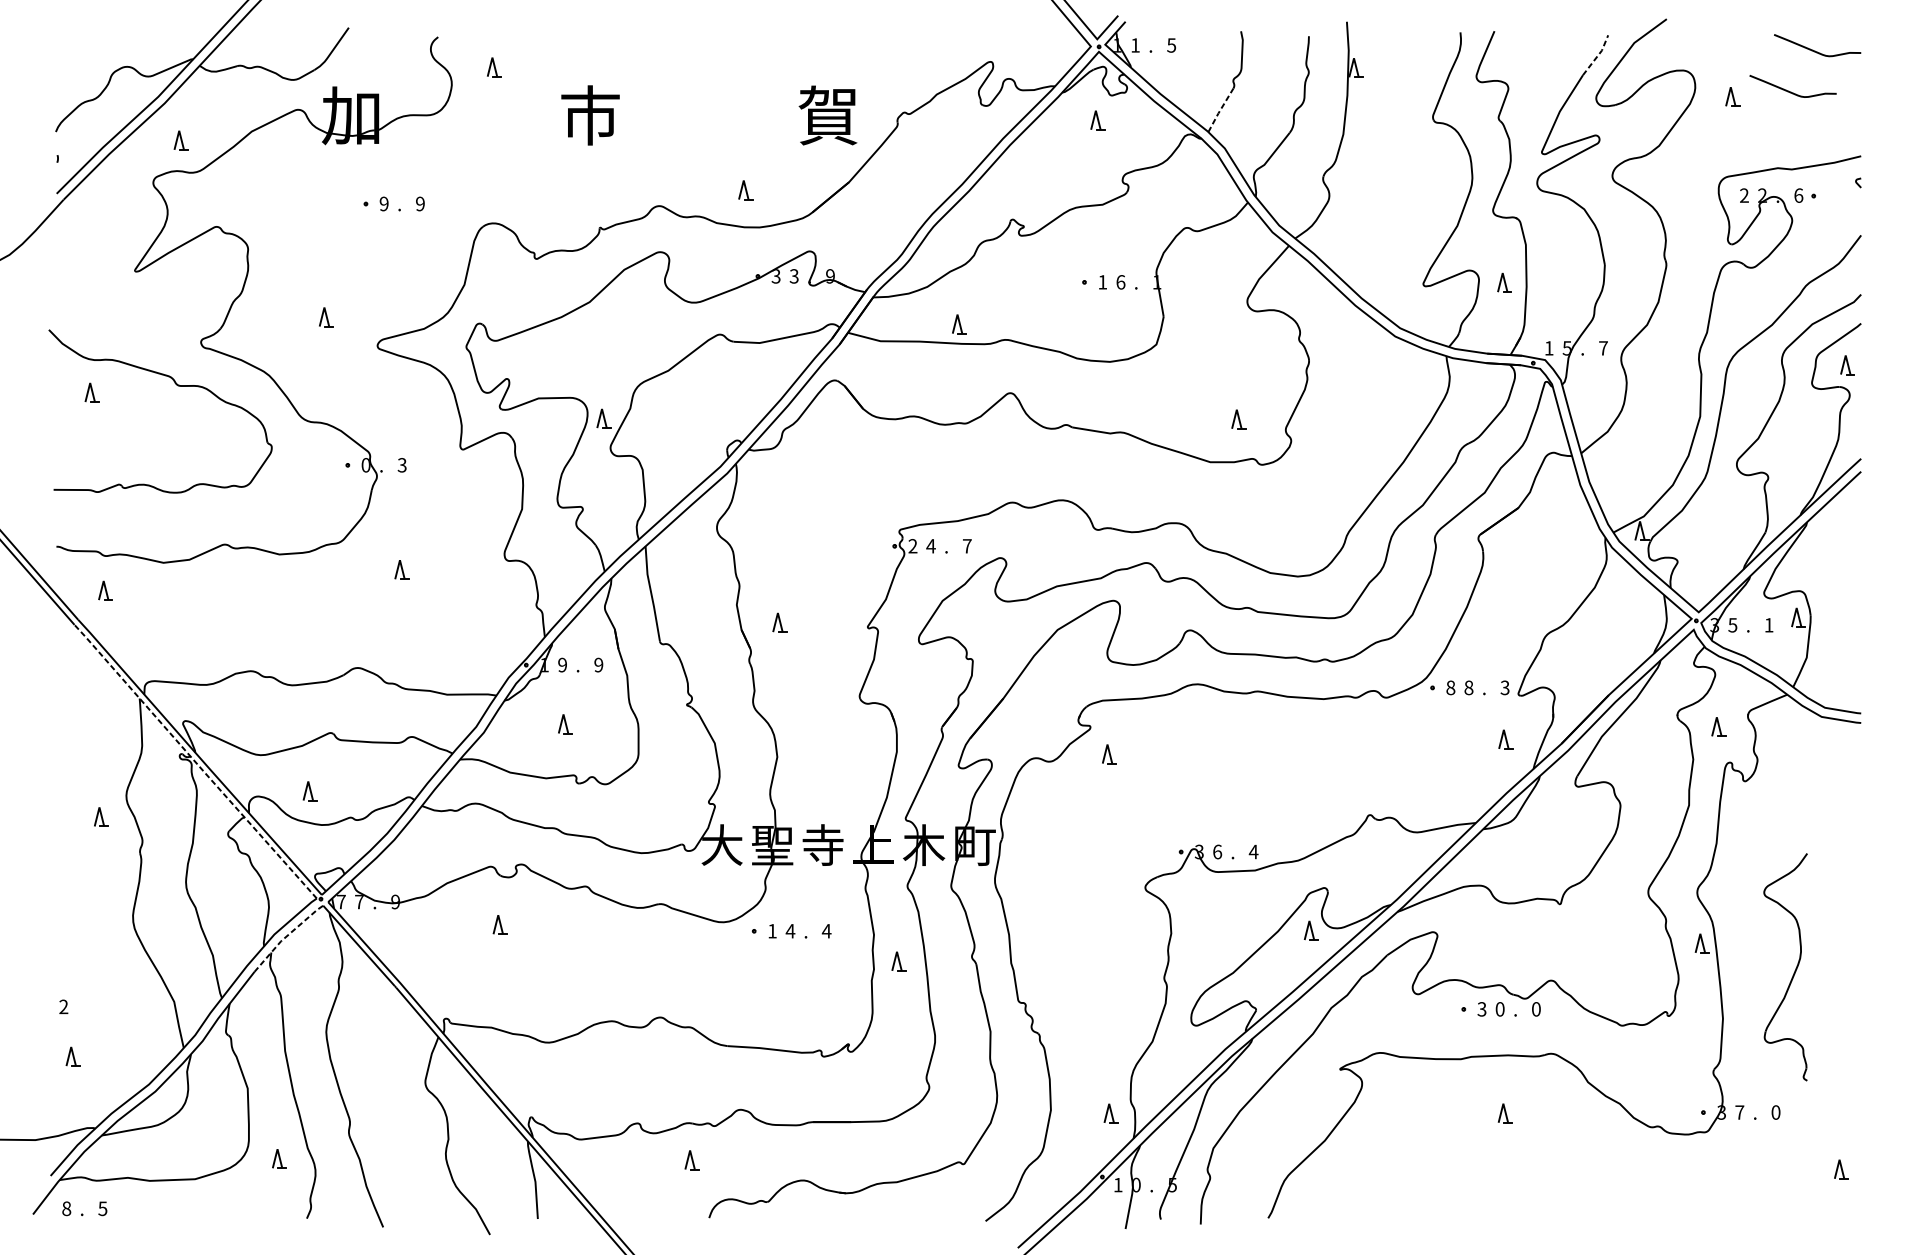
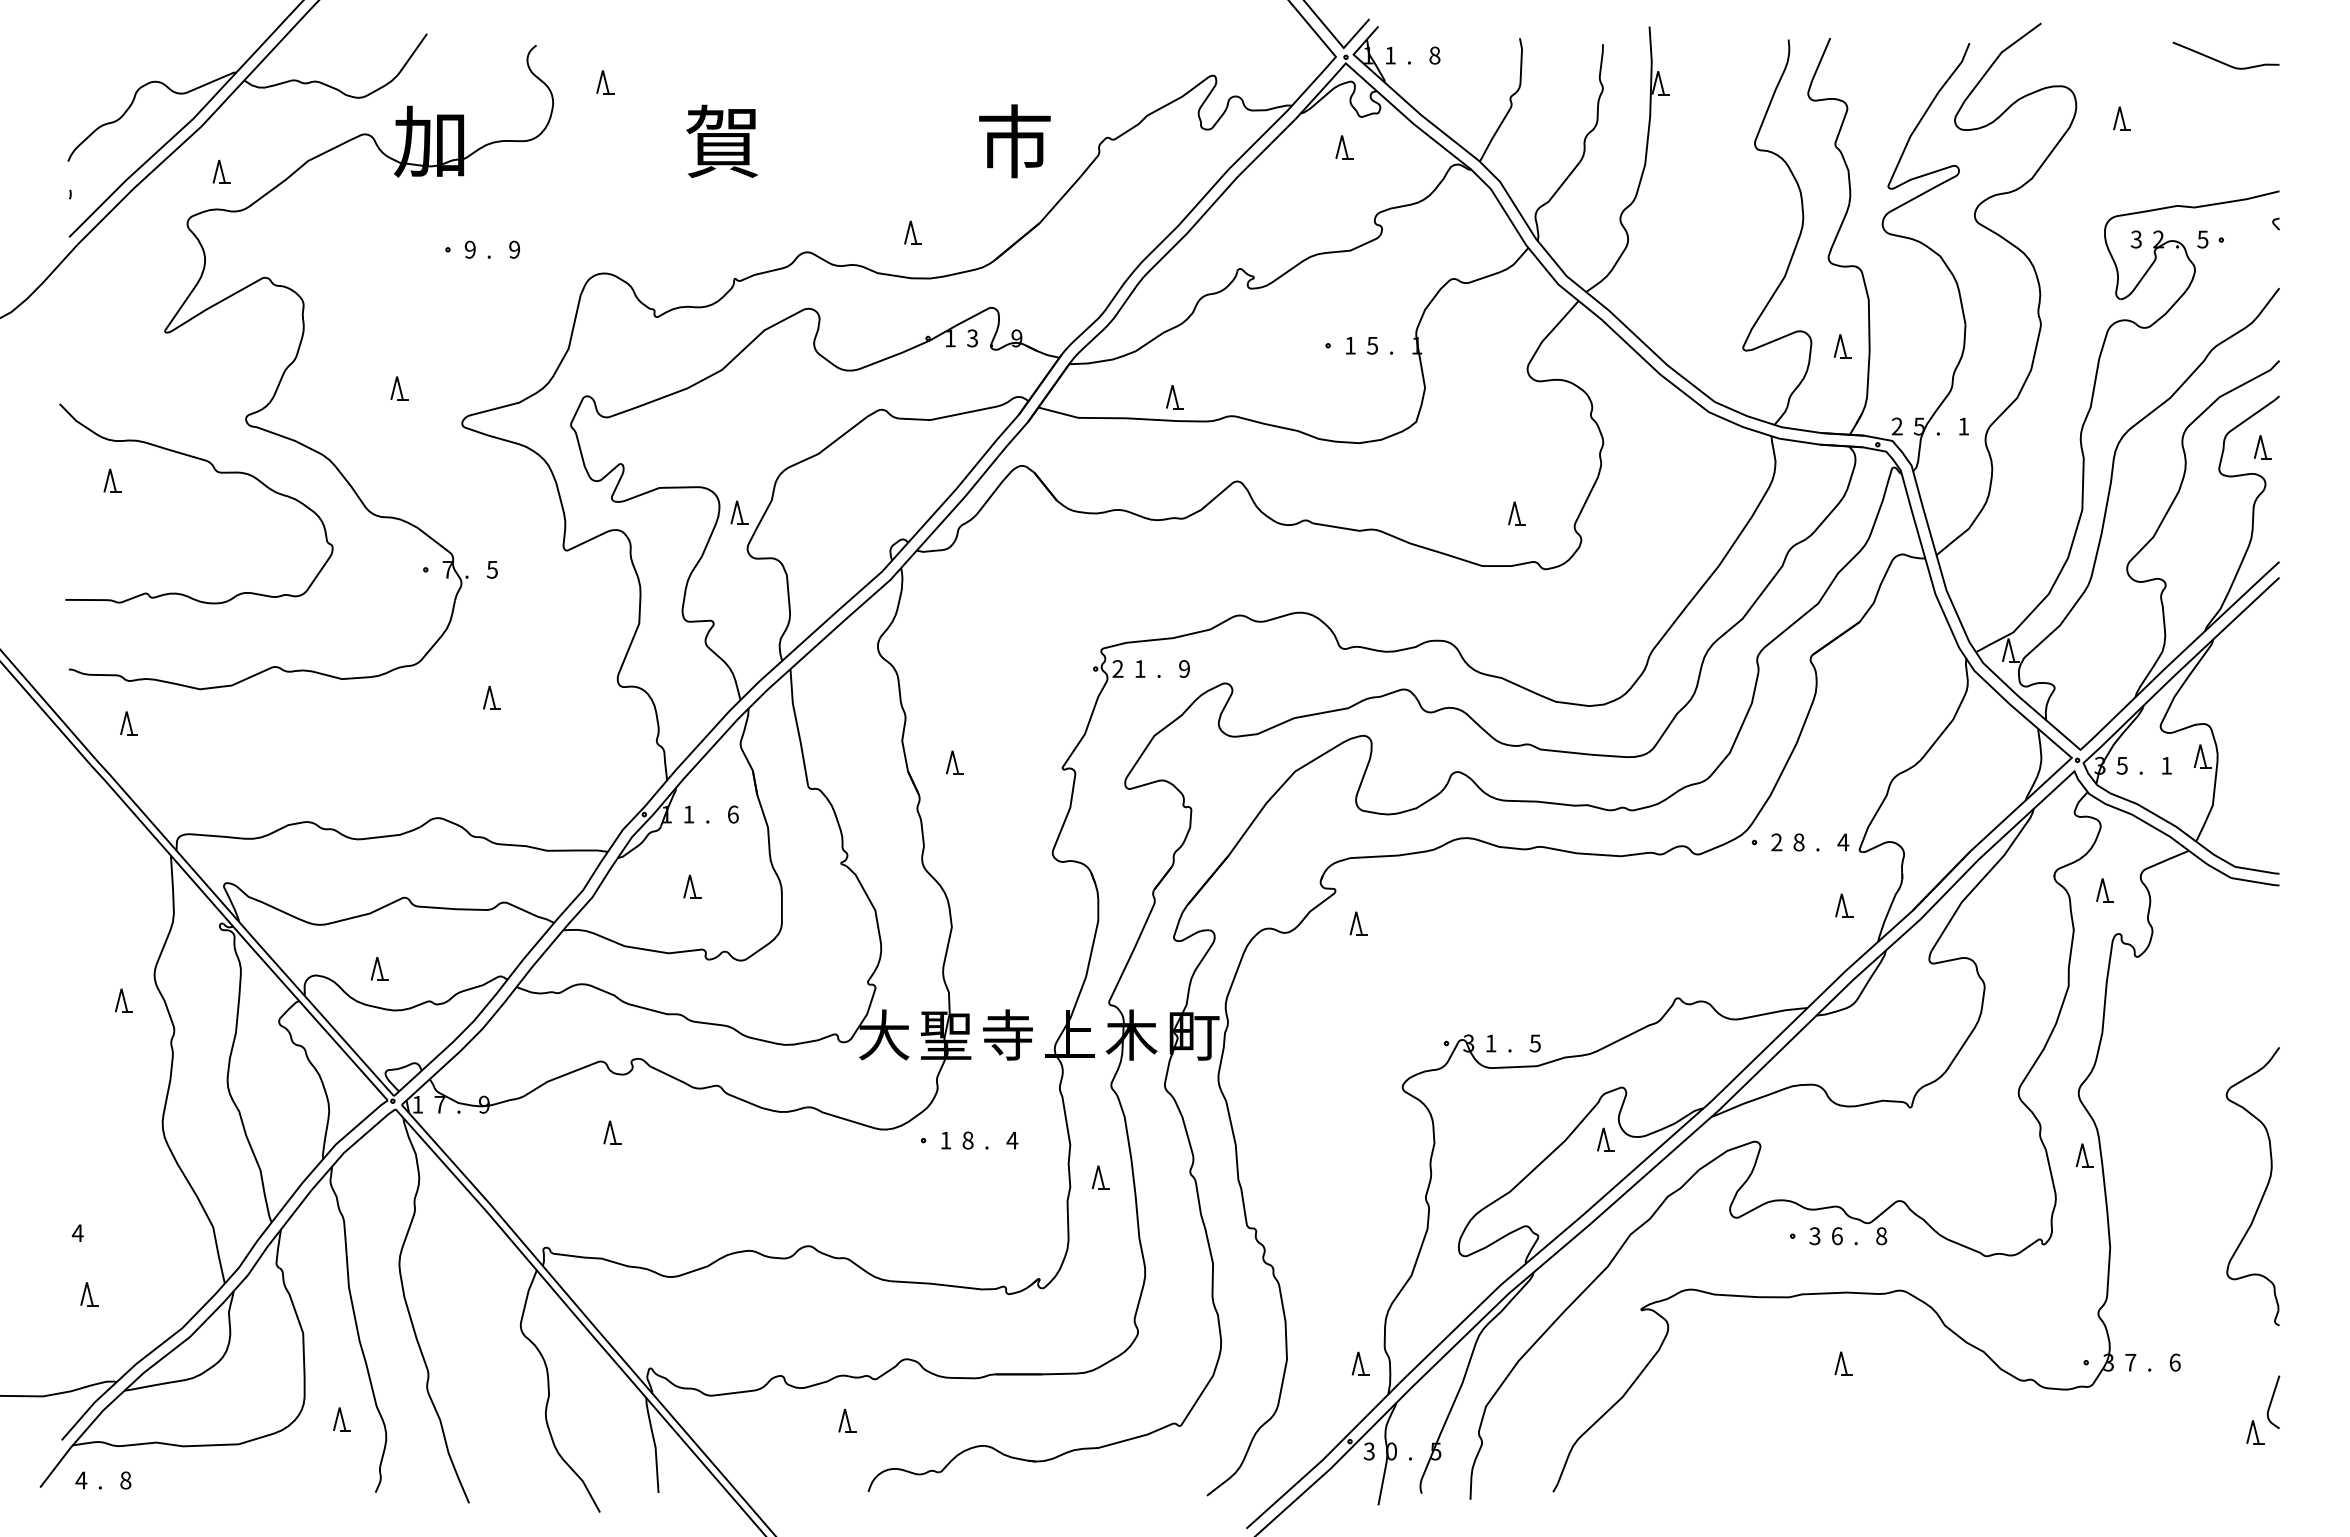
text: (1171, 45) -> (1434, 55), 5 -> 8
line: (1598, 56) -> (1957, 68), dashed -> solid
curve: (1790, 91) -> (2192, 111), removed
line: (1220, 109) -> (1494, 134), dashed -> solid
text: (590, 115) -> (722, 141), 市 -> 賀
text: (828, 115) -> (1014, 141), 賀 -> 市
text: (1743, 195) -> (2135, 239), 2 -> 3
text: (1798, 195) -> (2202, 239), 6 -> 5
text: (775, 276) -> (949, 338), 3 -> 1
text: (1120, 282) -> (1372, 345), 6 -> 5
text: (1548, 348) -> (1896, 426), 1 -> 2
text: (1603, 348) -> (1963, 426), 7 -> 1
text: (365, 465) -> (447, 569), 0 -> 7
text: (402, 465) -> (492, 569), 3 -> 5
text: (931, 545) -> (1140, 668), 4 -> 1
text: (967, 545) -> (1184, 668), 7 -> 9
text: (562, 665) -> (688, 814), 9 -> 1
text: (598, 665) -> (732, 814), 9 -> 6
text: (1450, 687) -> (1776, 842), 8 -> 2
text: (1505, 687) -> (1843, 842), 3 -> 4
line: (194, 761) -> (238, 932), dashed -> solid
text: (1217, 852) -> (1490, 1043), 6 -> 1
text: (1253, 852) -> (1535, 1043), 4 -> 5
text: (341, 901) -> (417, 1104), 7 -> 1
text: (790, 931) -> (967, 1140), 4 -> 8
line: (287, 936) -> (351, 1146), dashed -> solid
part: (1795, 969) -> (2264, 1189), moved
text: (63, 1006) -> (77, 1232), 2 -> 4
text: (1500, 1009) -> (1837, 1236), 0 -> 6
text: (1536, 1009) -> (1881, 1236), 0 -> 8
text: (1775, 1112) -> (2174, 1362), 0 -> 6
curve: (1855, 1144) -> (2272, 1401), added
text: (1117, 1185) -> (1368, 1451), 1 -> 3
text: (66, 1208) -> (81, 1480), 8 -> 4
text: (102, 1208) -> (125, 1480), 5 -> 8

